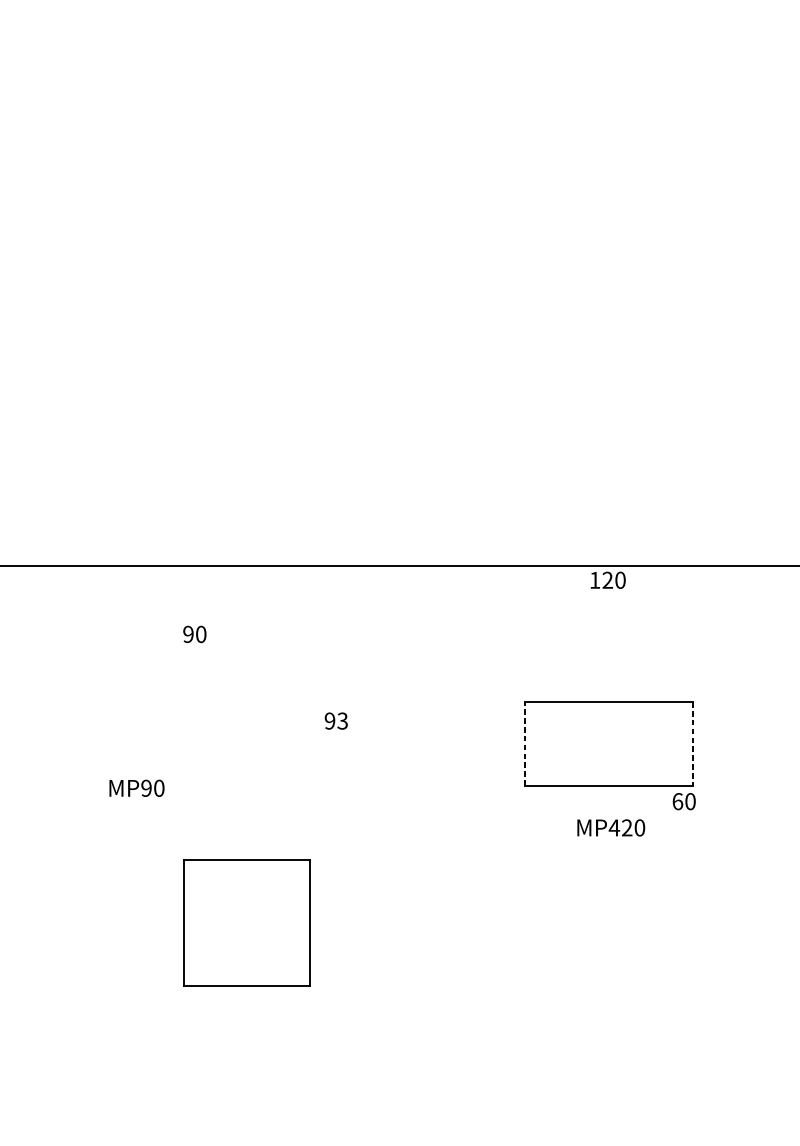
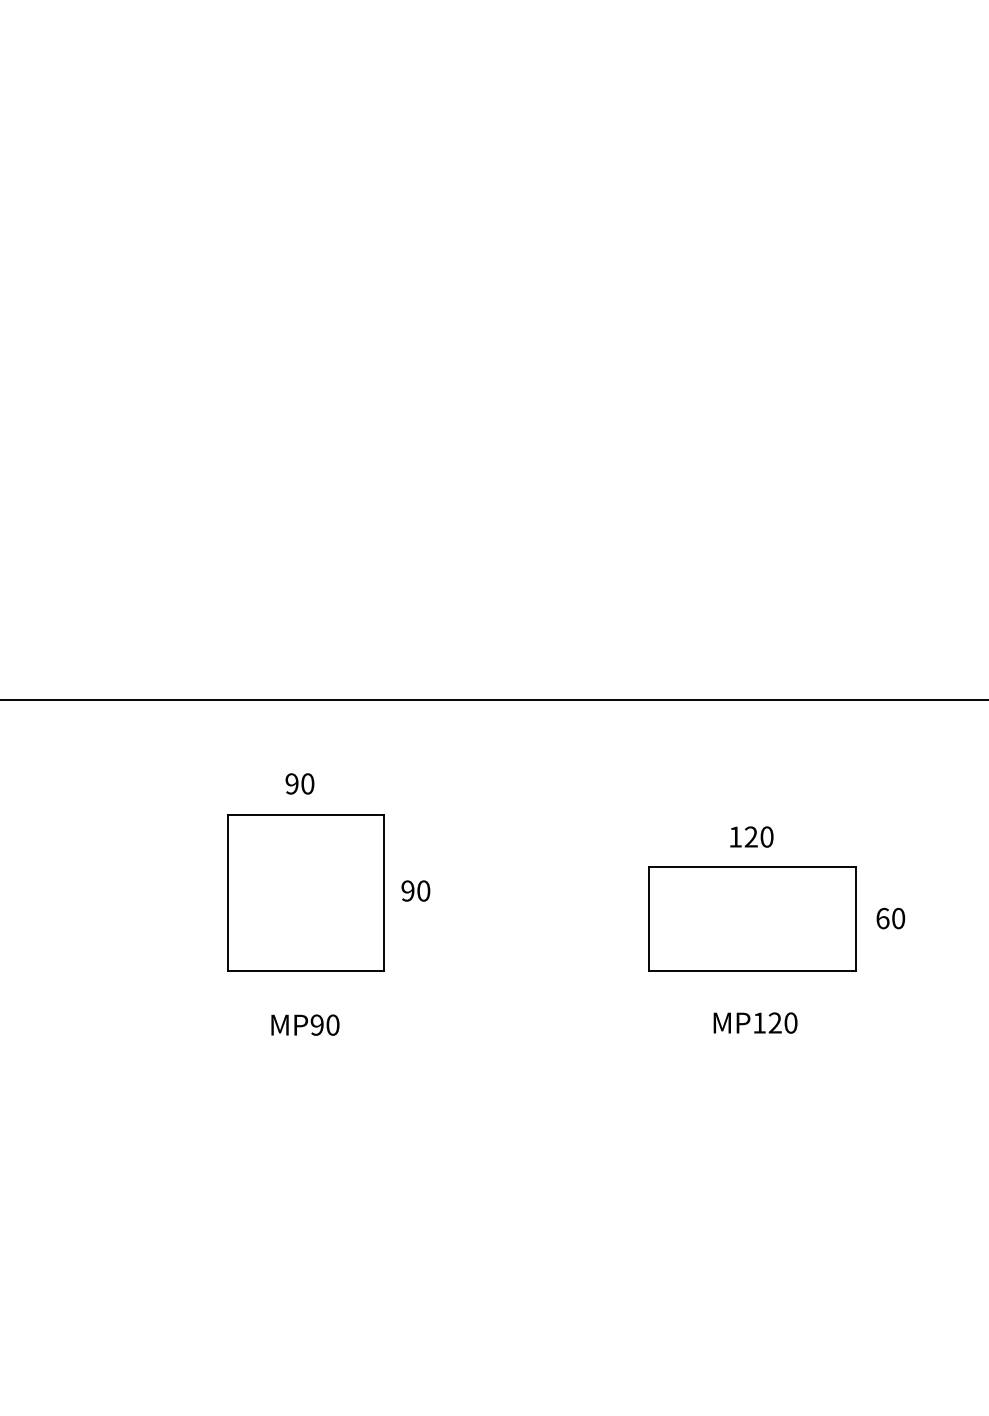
text: (607, 579) -> (751, 836), moved
text: (194, 634) -> (299, 783), moved
text: (342, 720) -> (423, 890), 93 -> 90
line: (524, 744) -> (648, 919), dashed -> solid
line: (692, 744) -> (856, 919), dashed -> solid
text: (137, 787) -> (305, 1024), moved
text: (683, 801) -> (890, 918), moved
text: (614, 827) -> (759, 1022), MP420 -> MP120
part: (247, 922) -> (305, 892), moved

